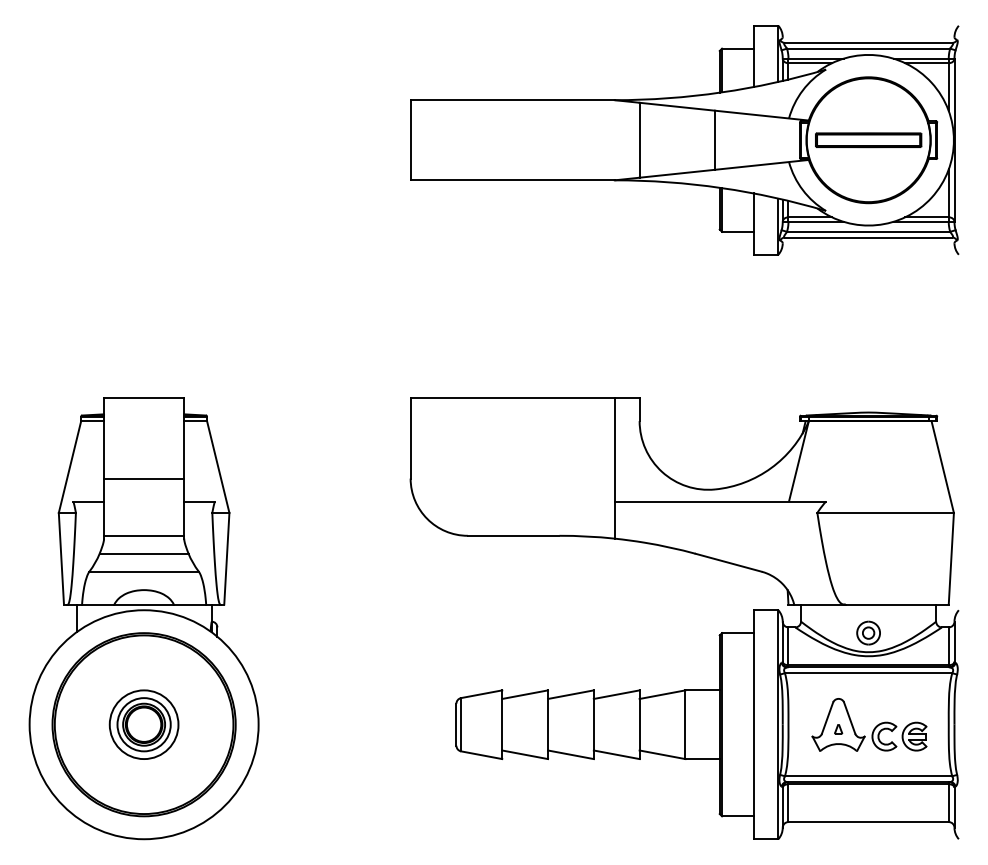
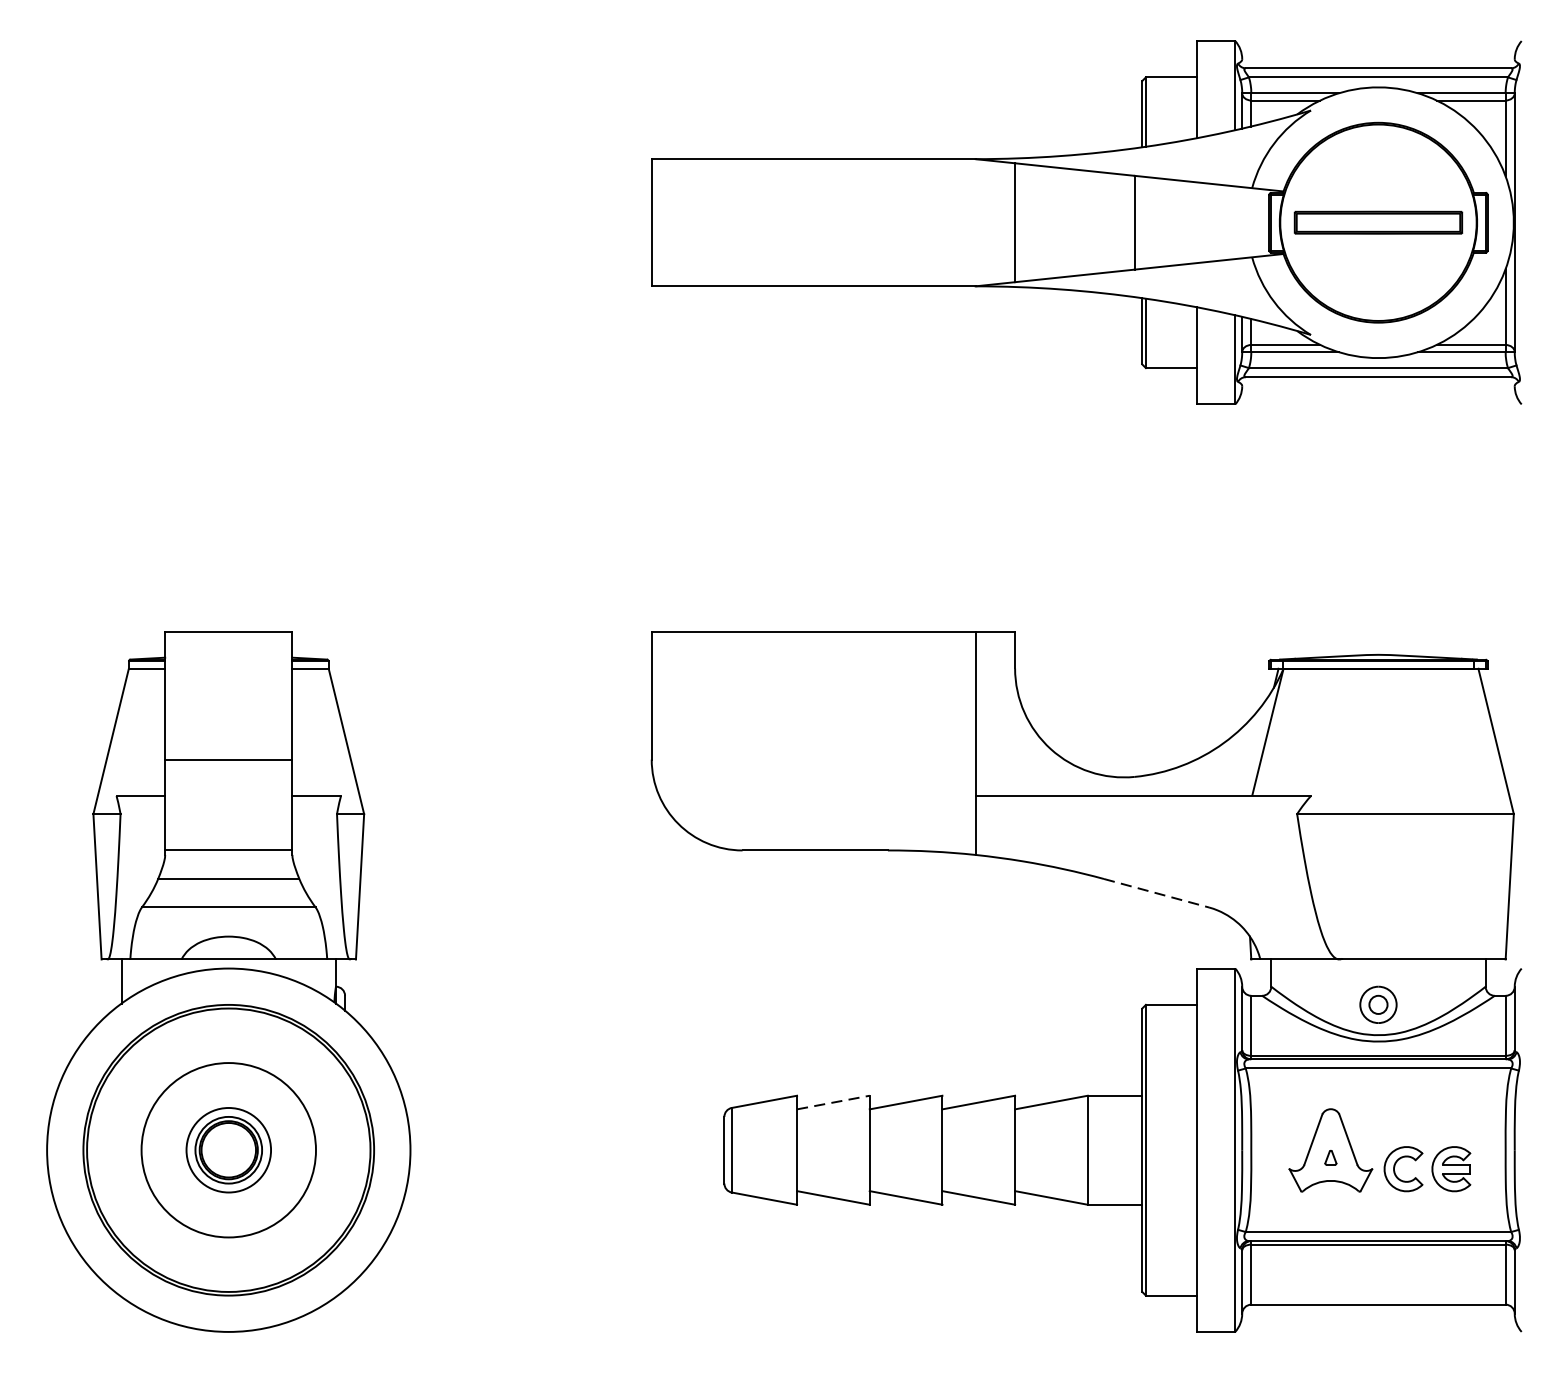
line: (729, 562) -> (1157, 892), solid -> dashed
line: (525, 694) -> (833, 1102), solid -> dashed
circle: (143, 724) -> (227, 1149), size x1.6

